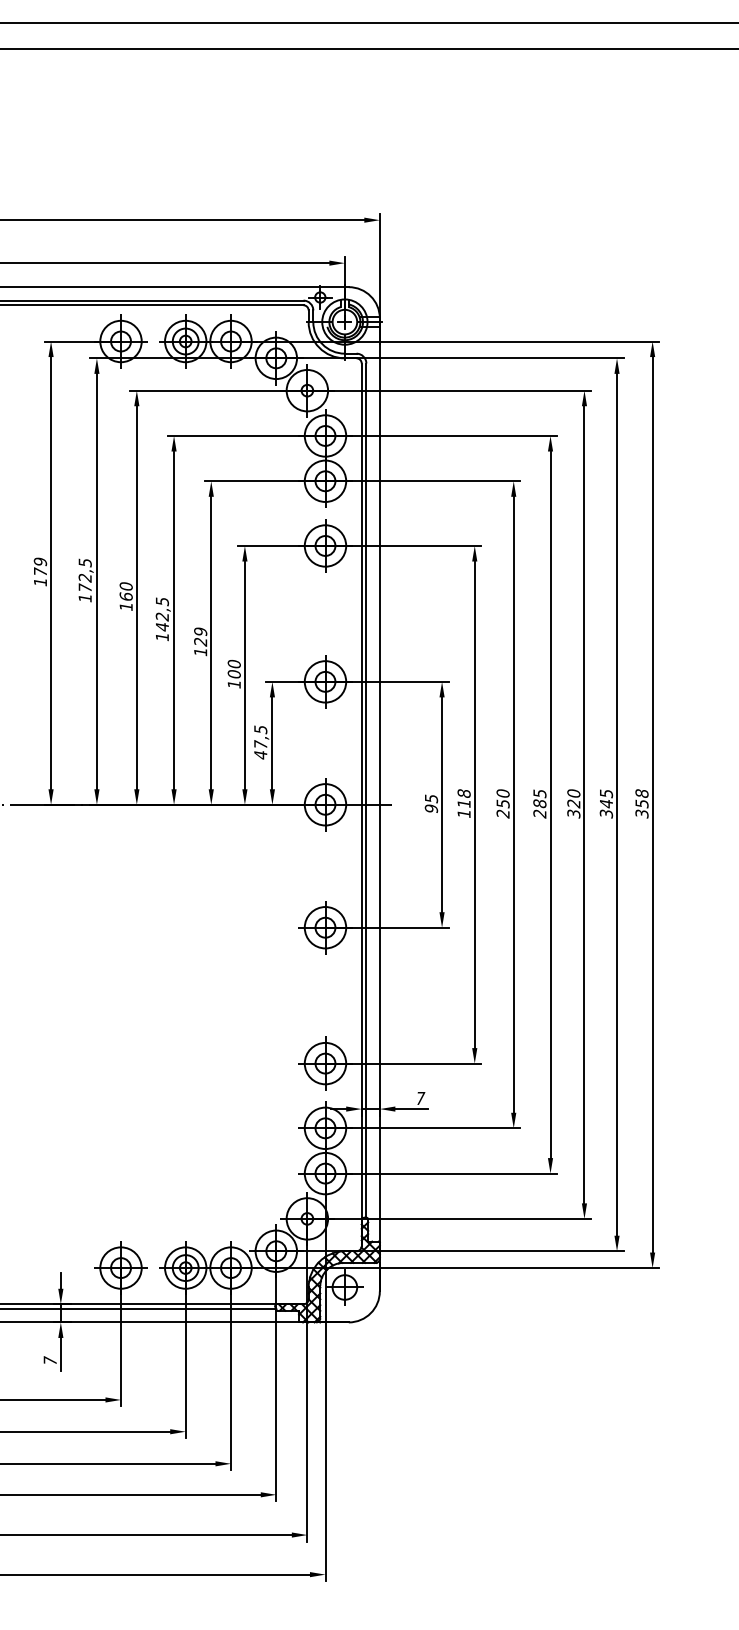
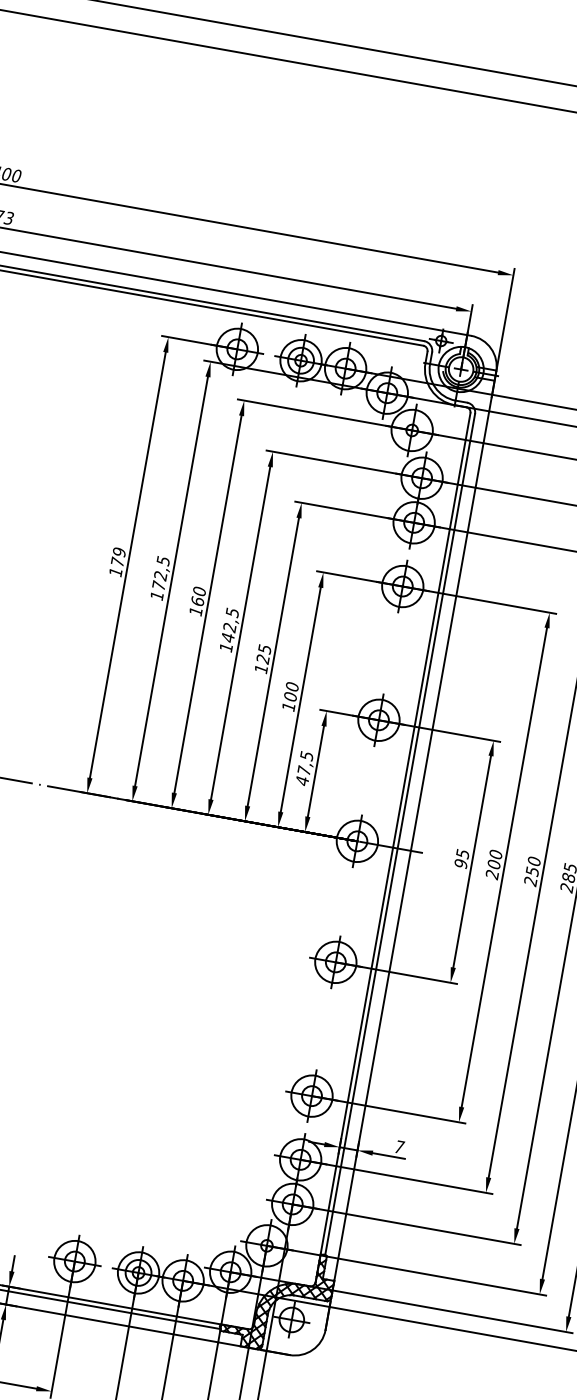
text: (200, 631) -> (264, 648), 129 -> 125
text: (463, 803) -> (493, 864), 118 -> 200

